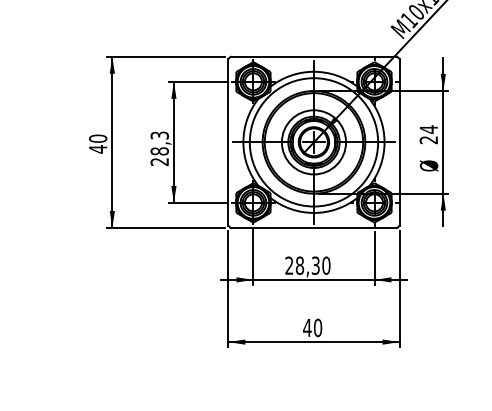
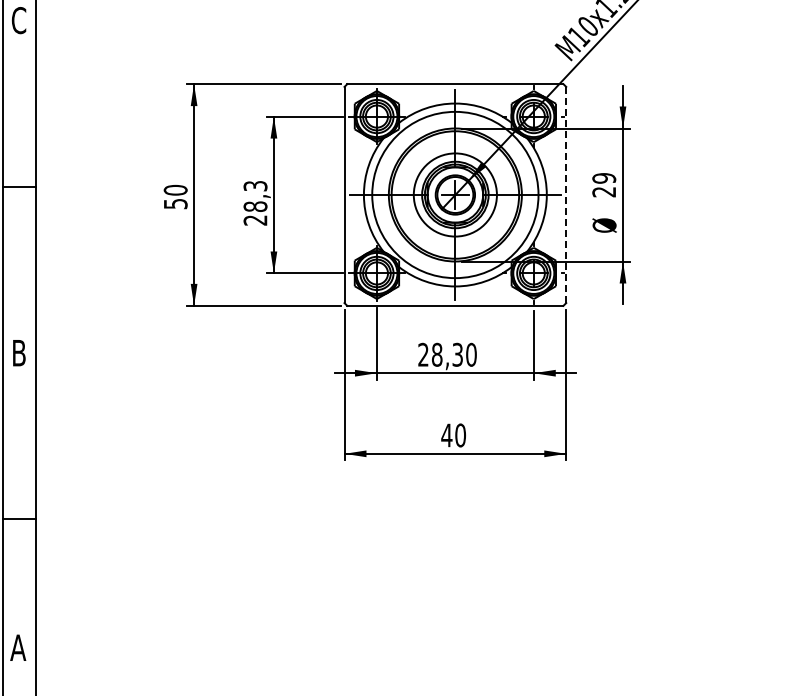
text: (429, 129) -> (604, 178), 24 -> 29
line: (399, 141) -> (566, 194), solid -> dashed
text: (97, 148) -> (175, 203), 40 -> 50

